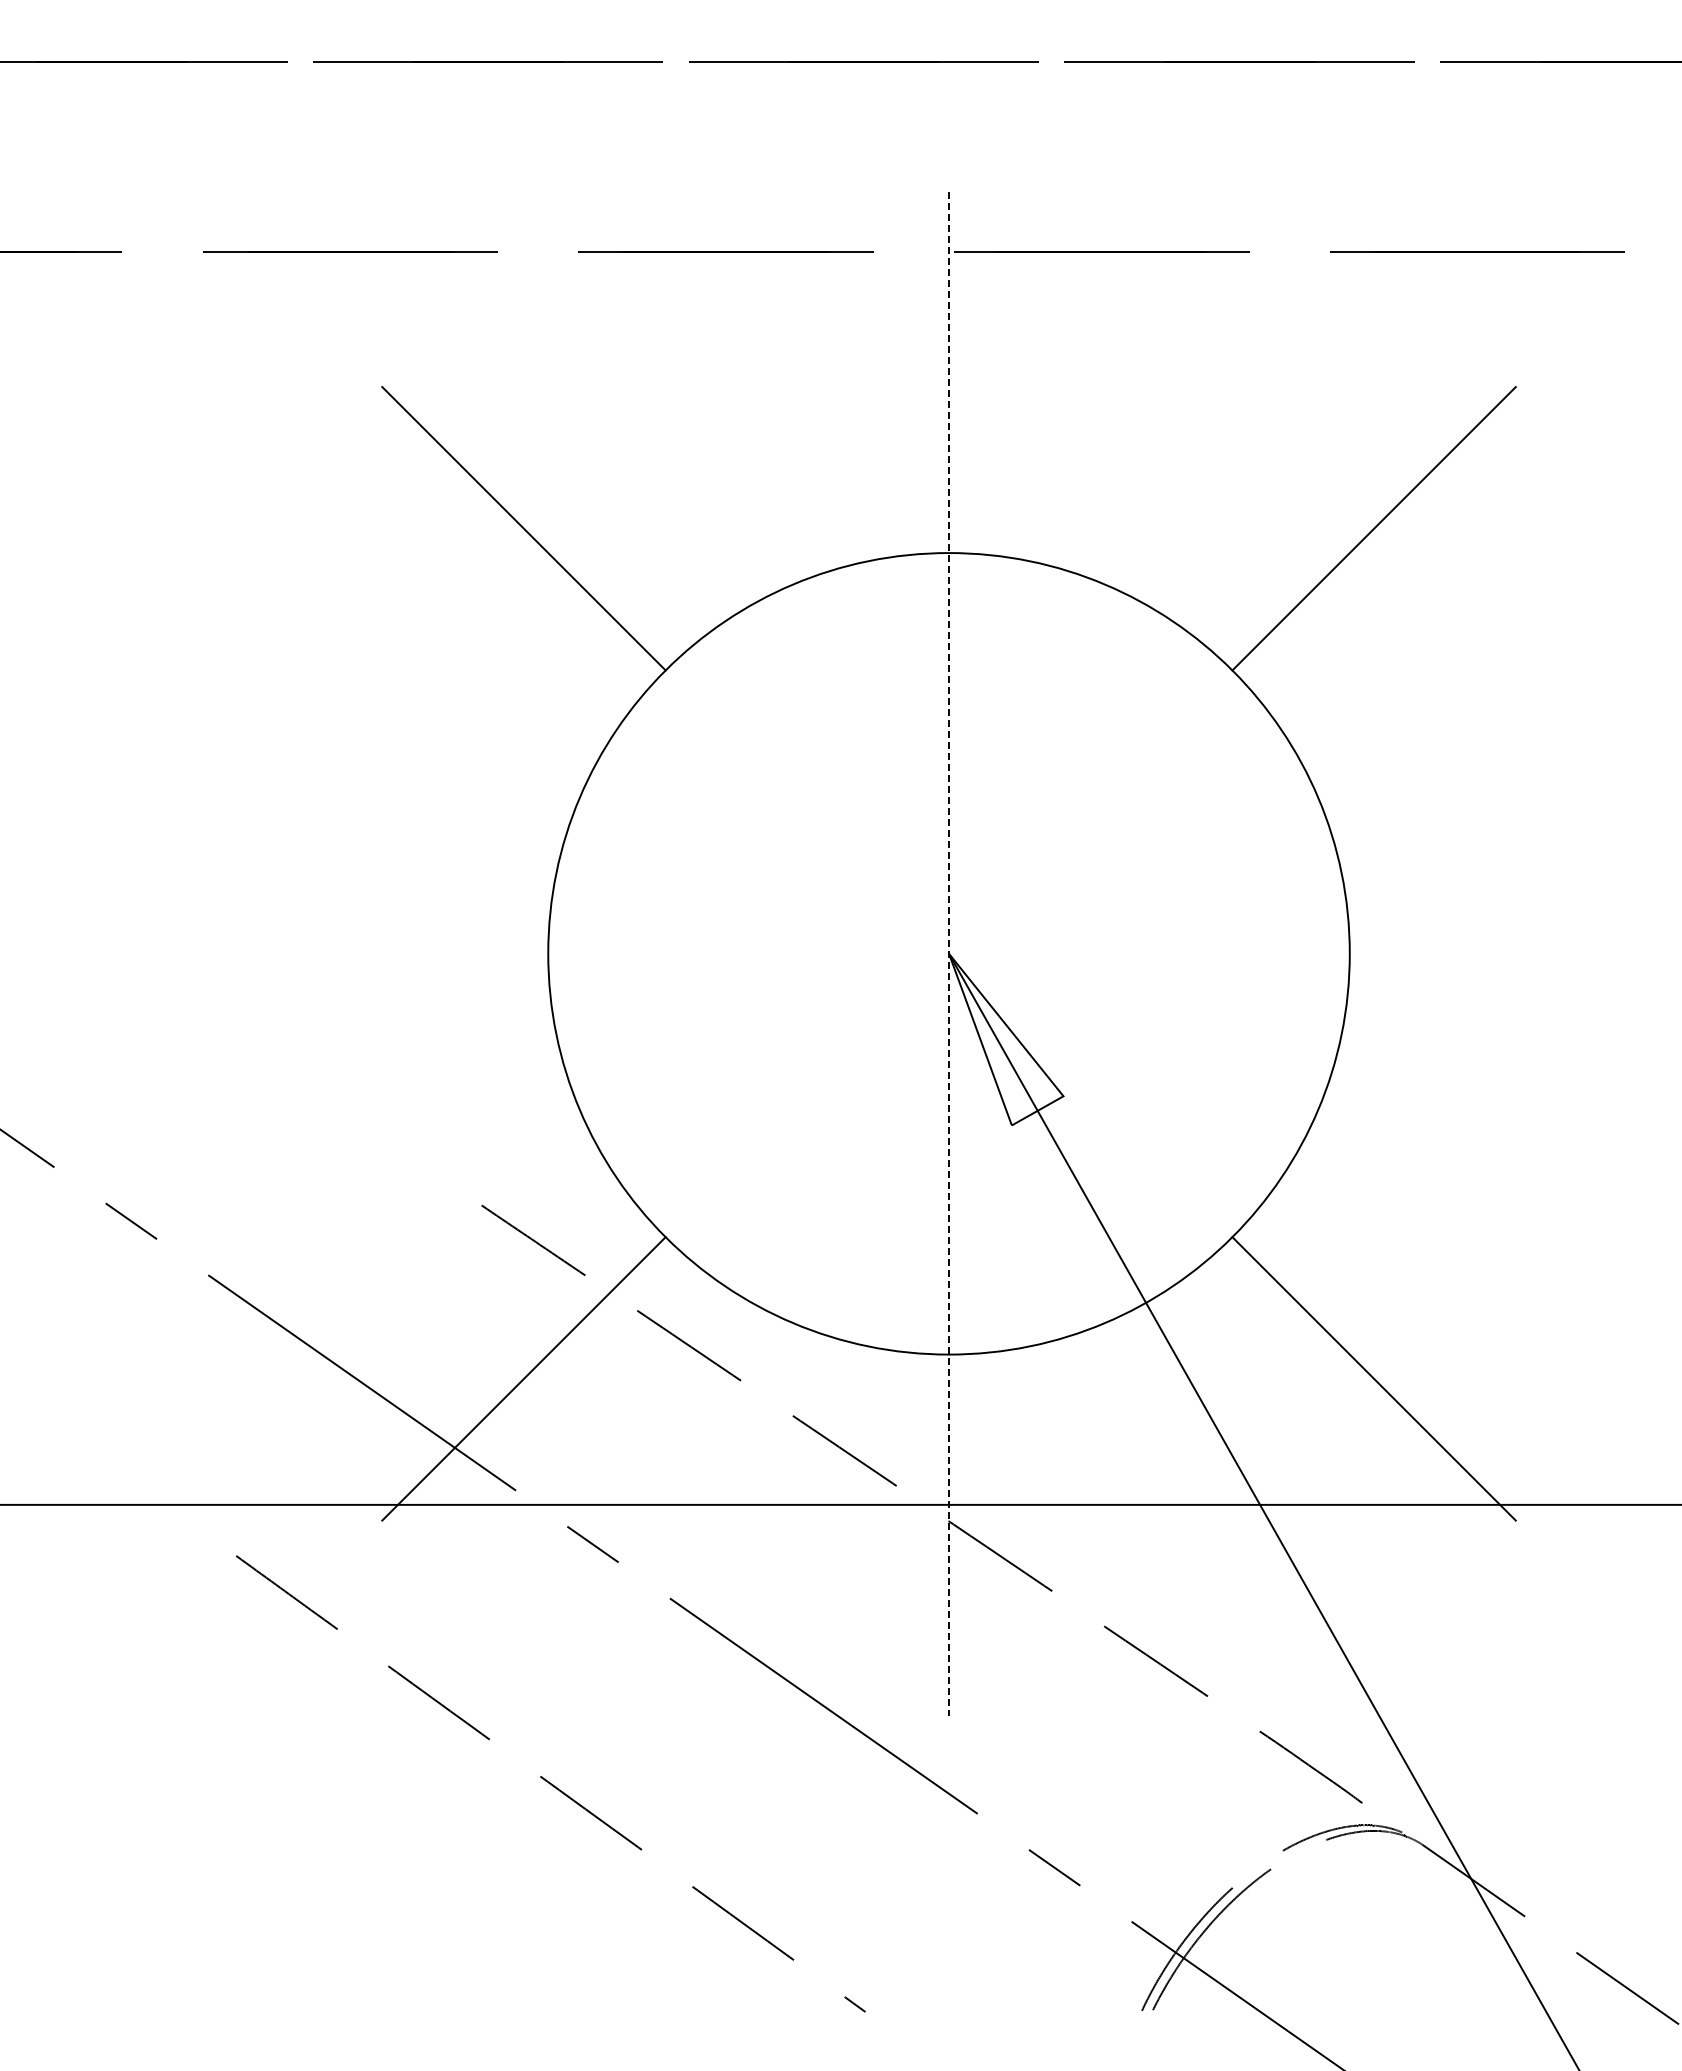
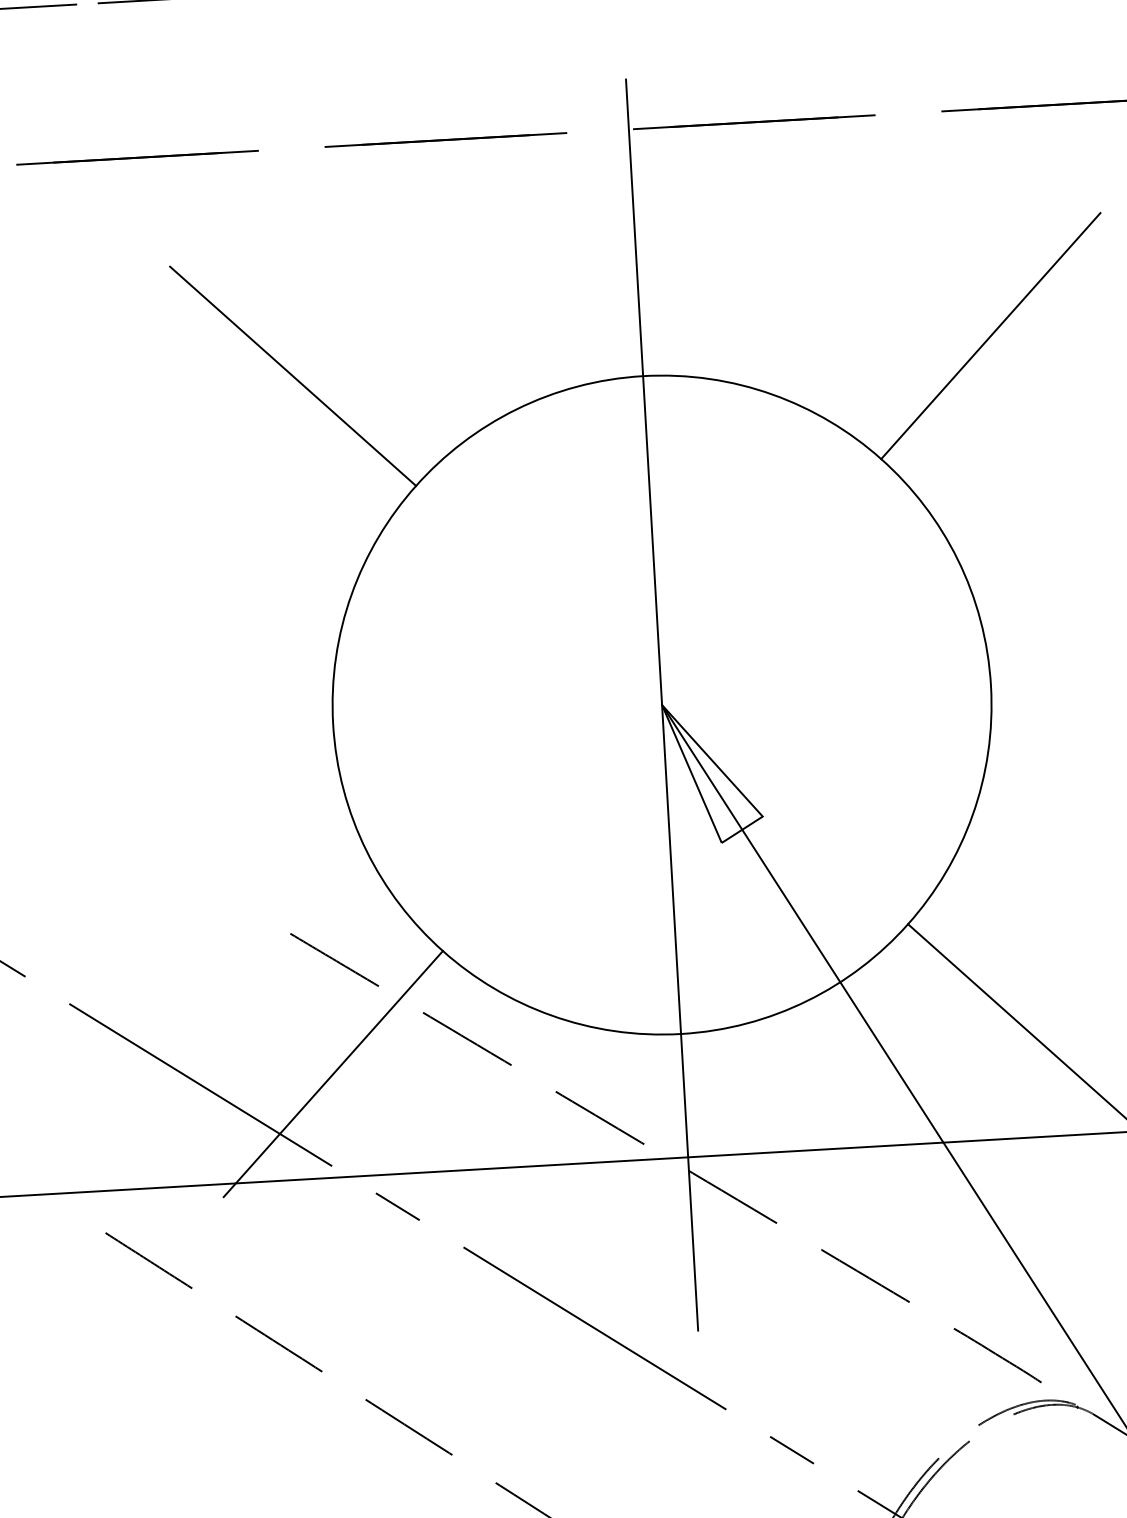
line: (949, 954) -> (662, 705), dashed -> solid

